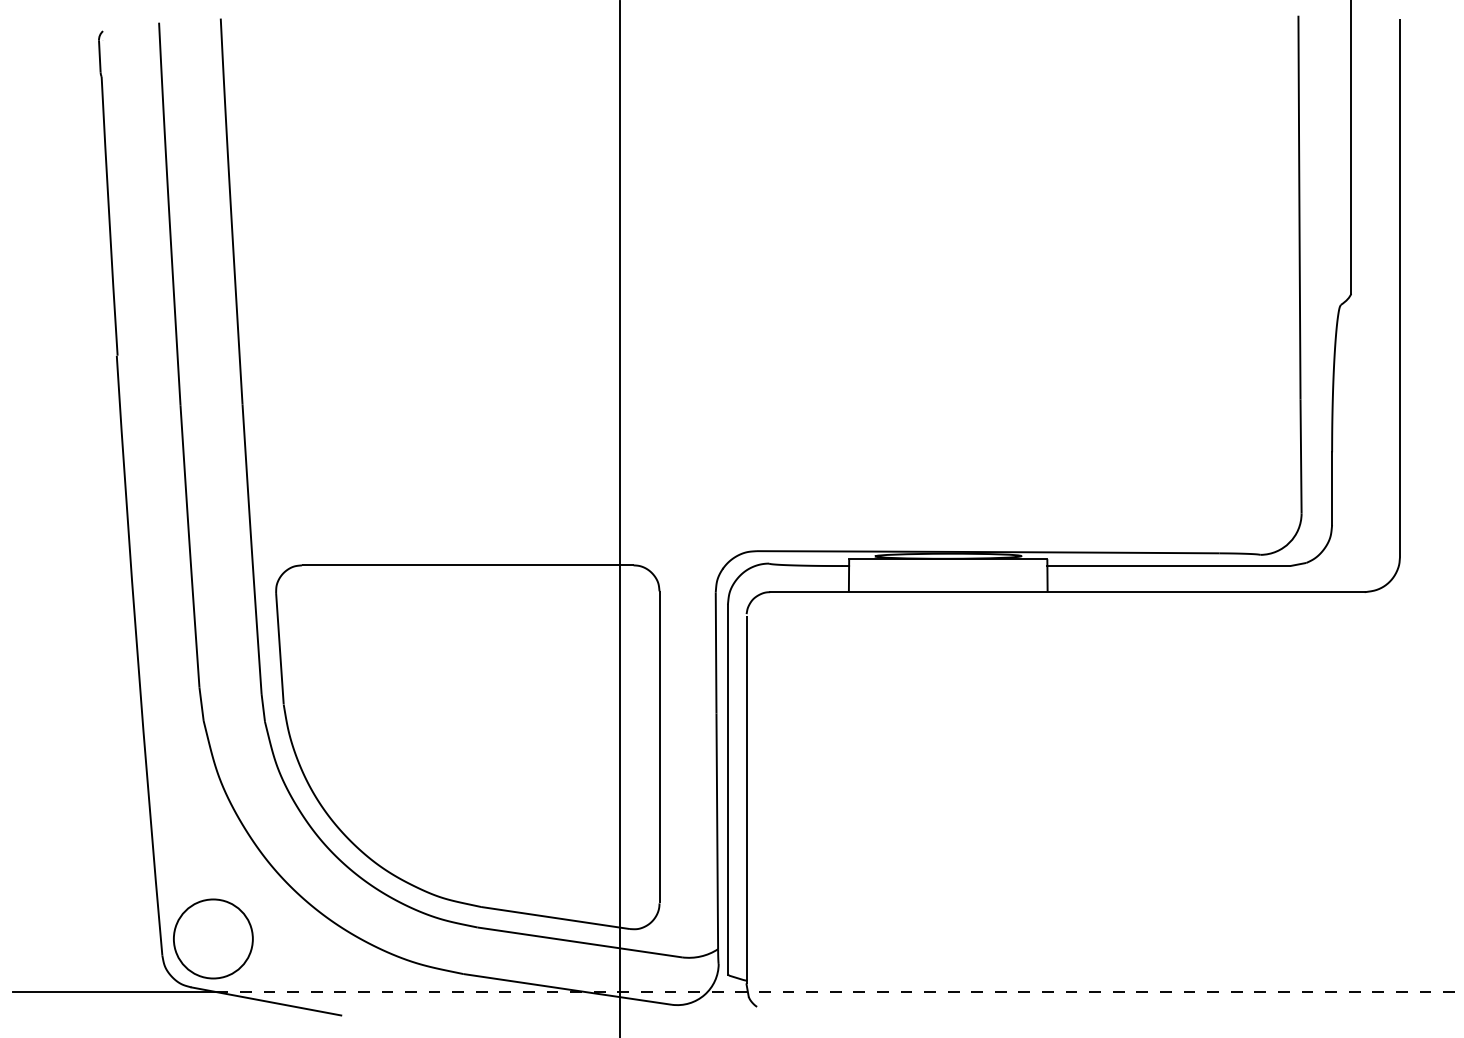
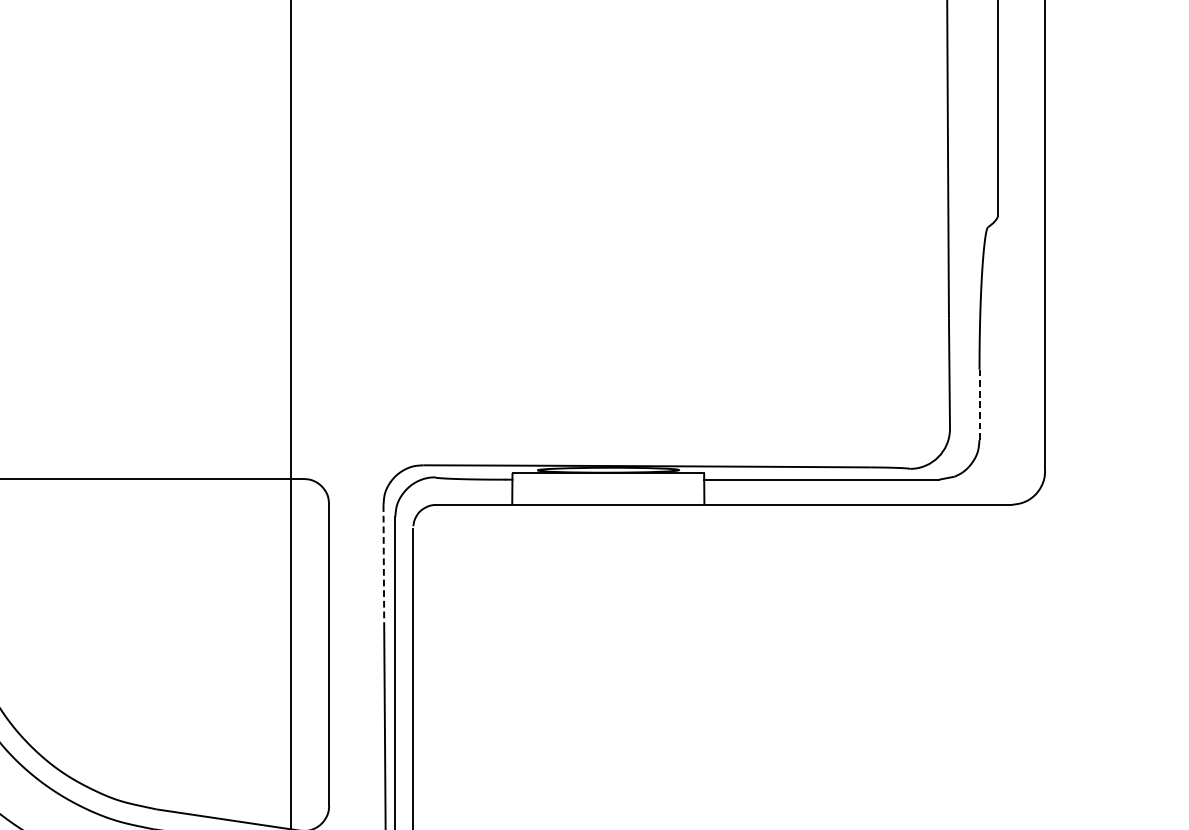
line: (1332, 488) -> (979, 404), solid -> dashed
line: (716, 652) -> (384, 563), solid -> dashed

